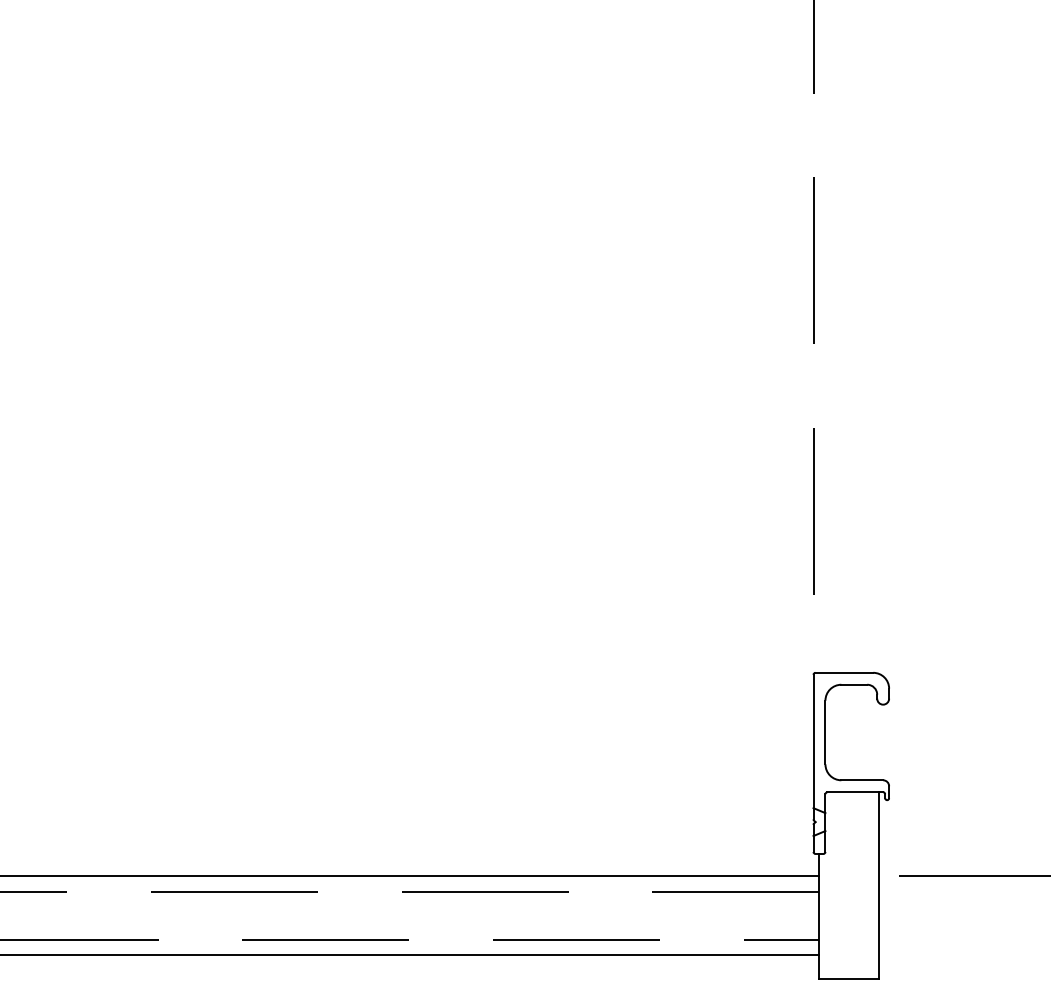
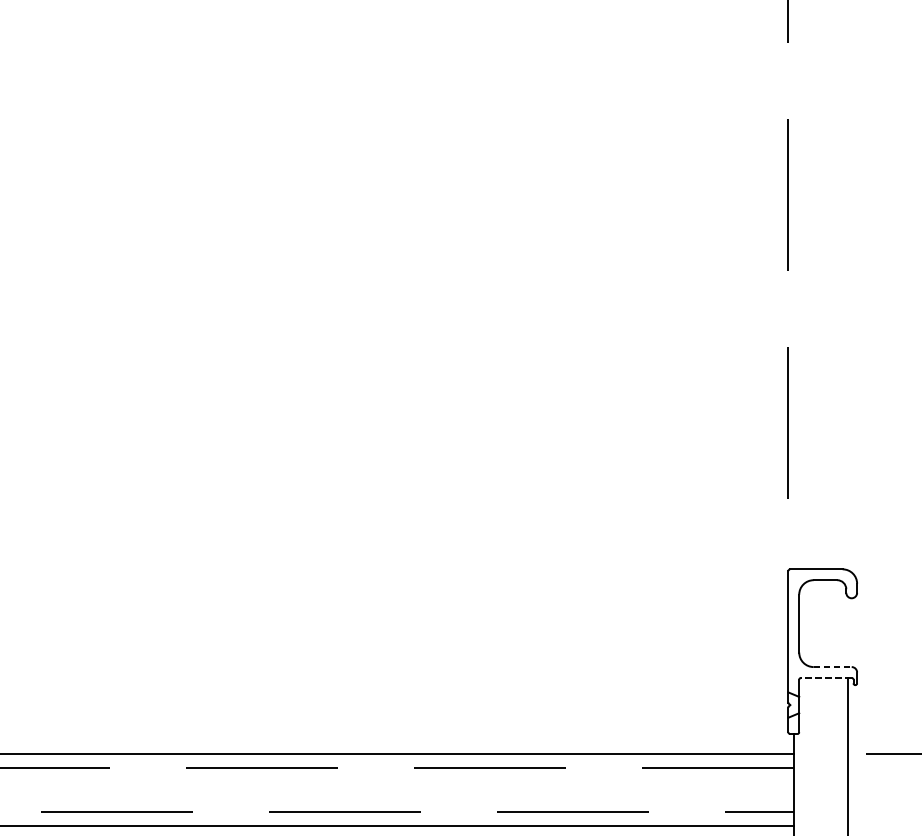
line: (862, 780) -> (832, 667), solid -> dashed
line: (855, 792) -> (826, 678), solid -> dashed

